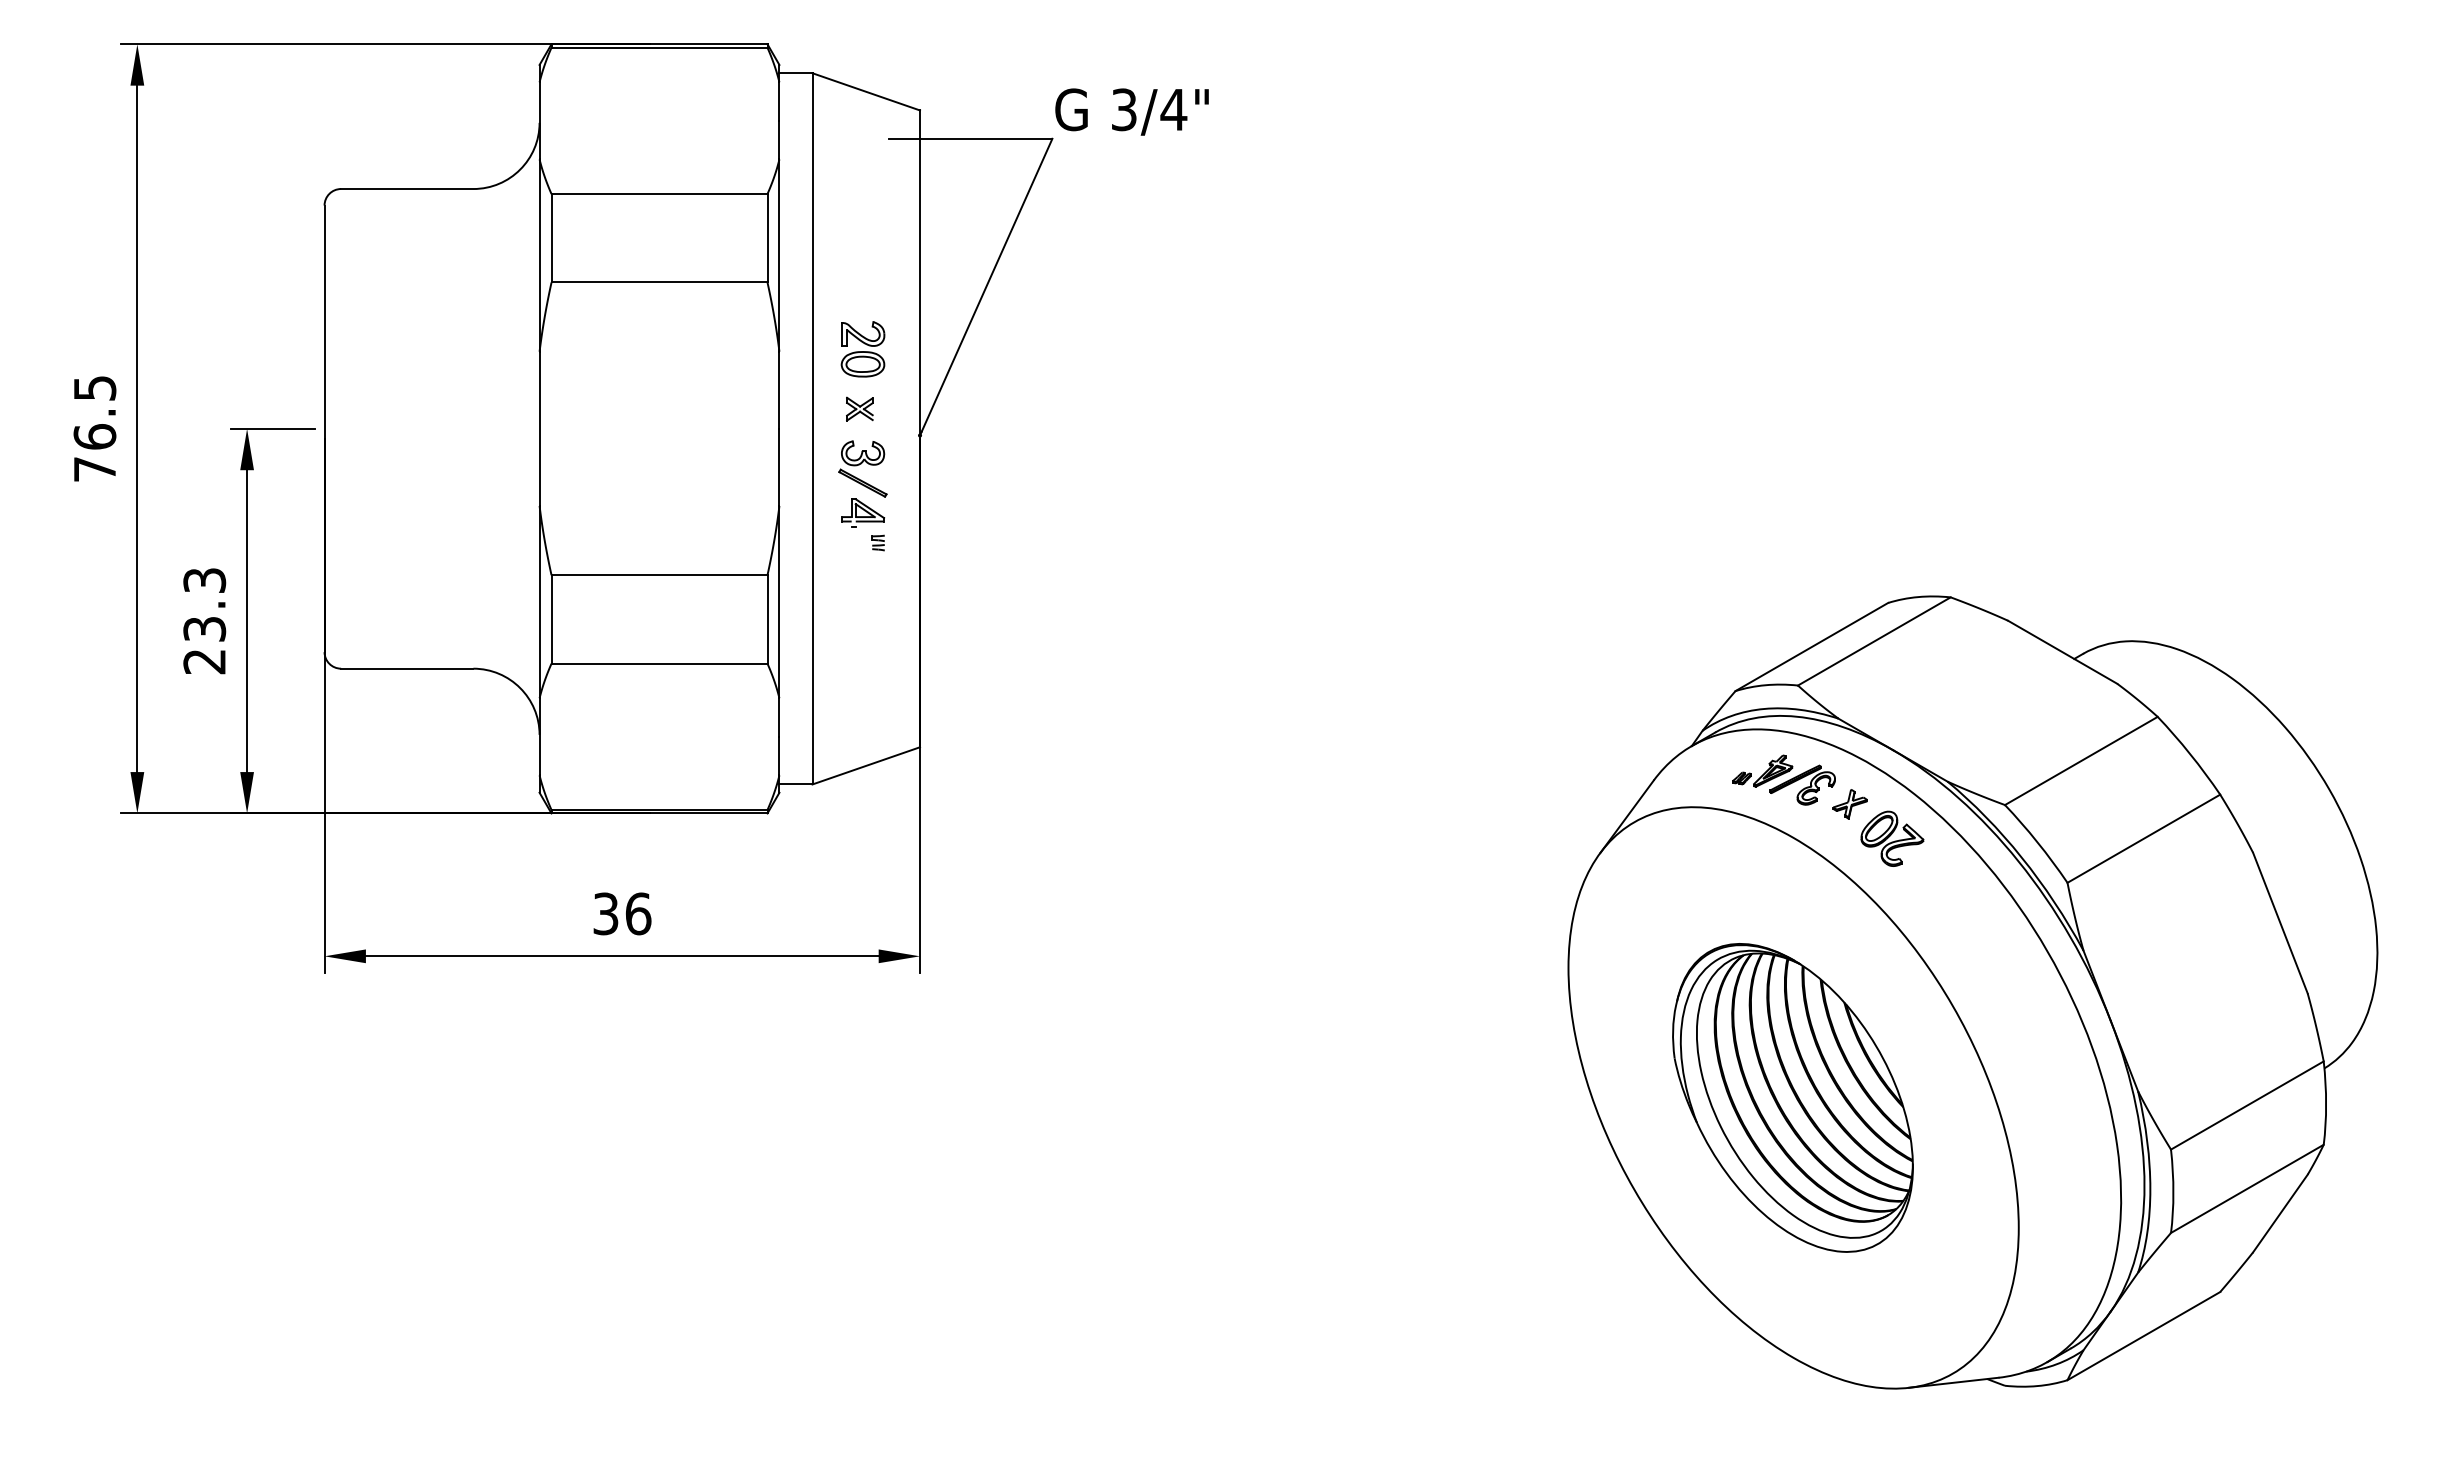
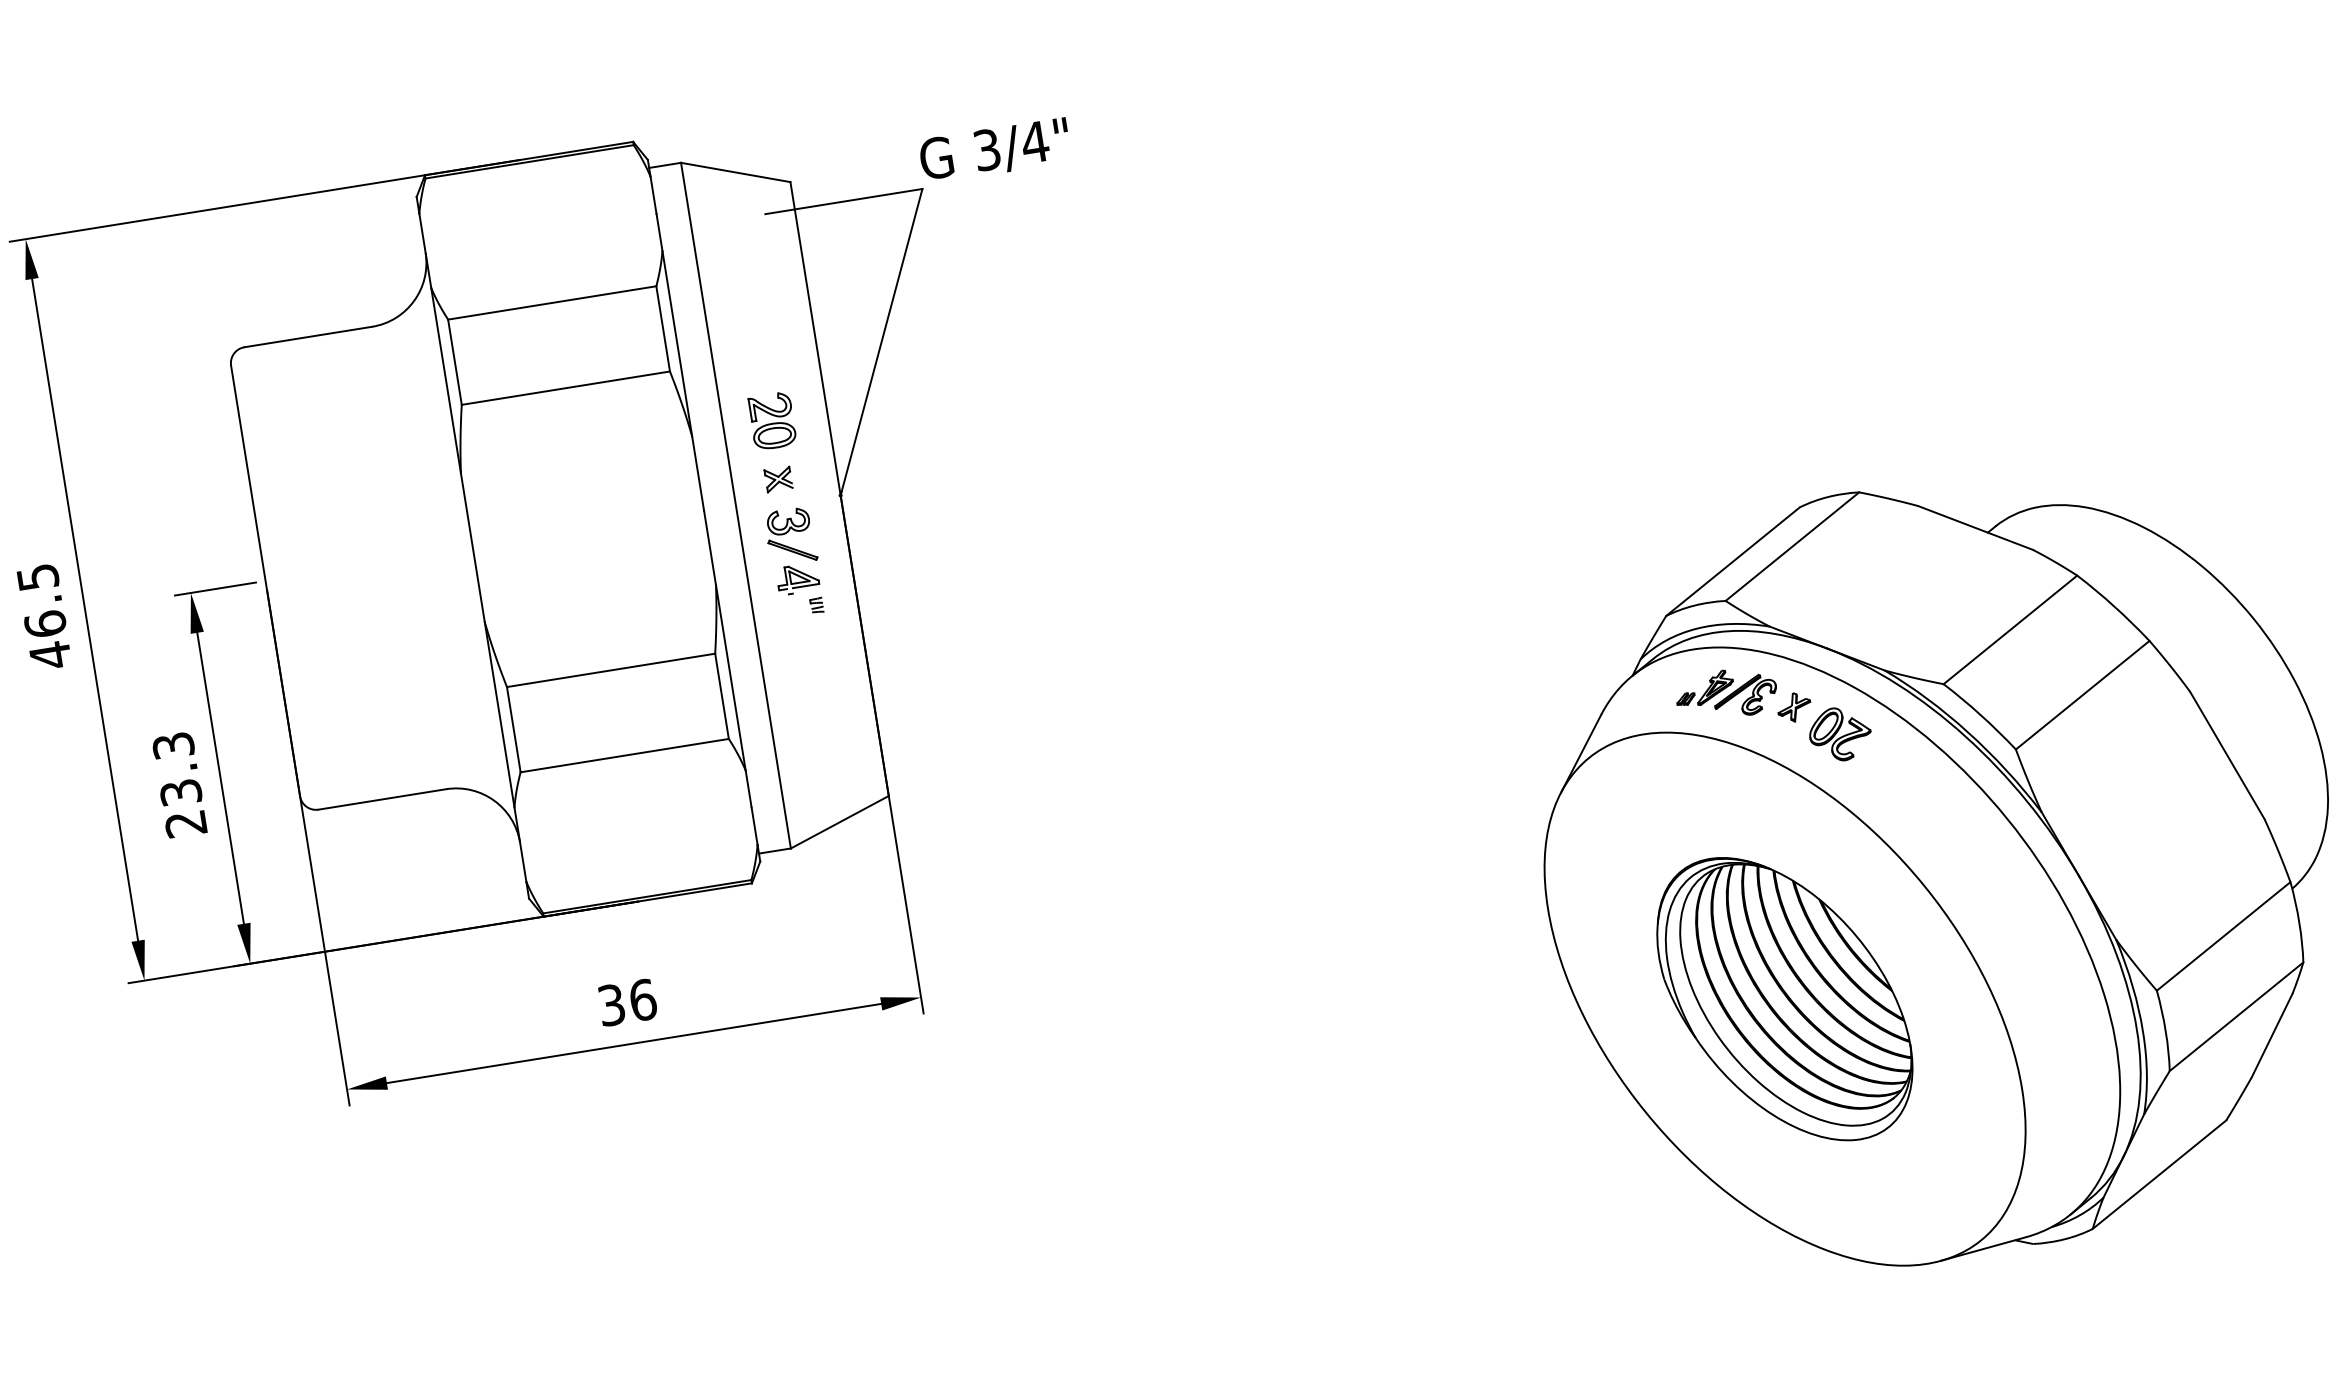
text: (94, 469) -> (50, 655), 76.5 -> 46.5

